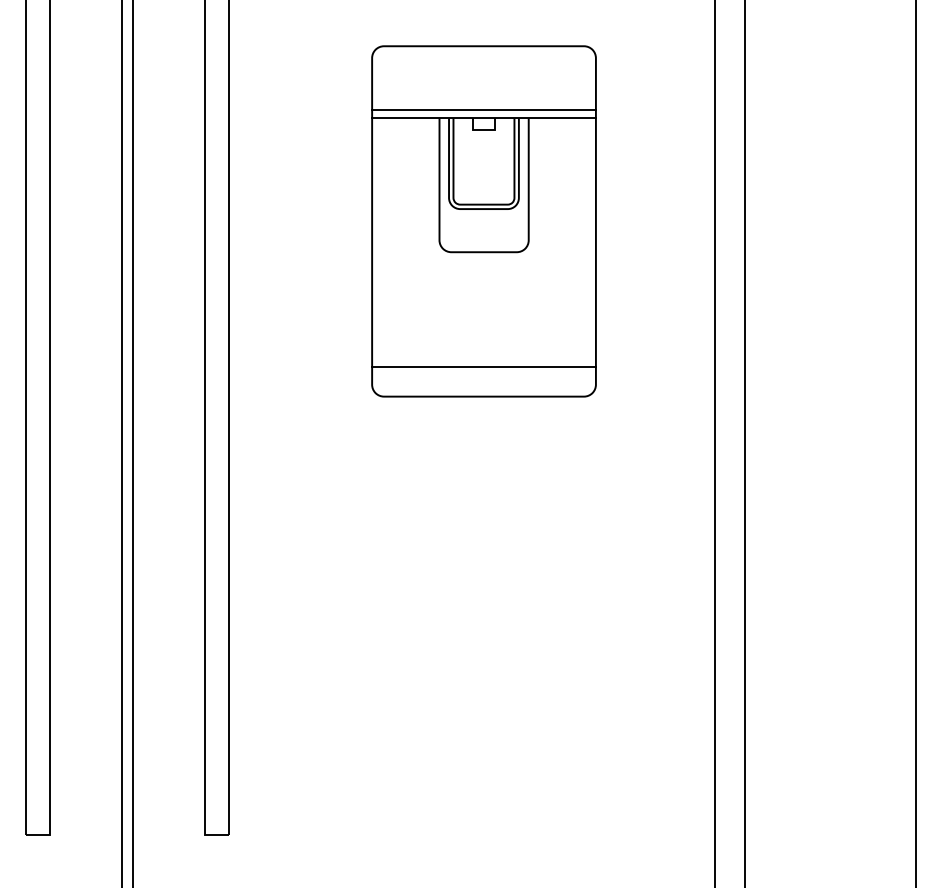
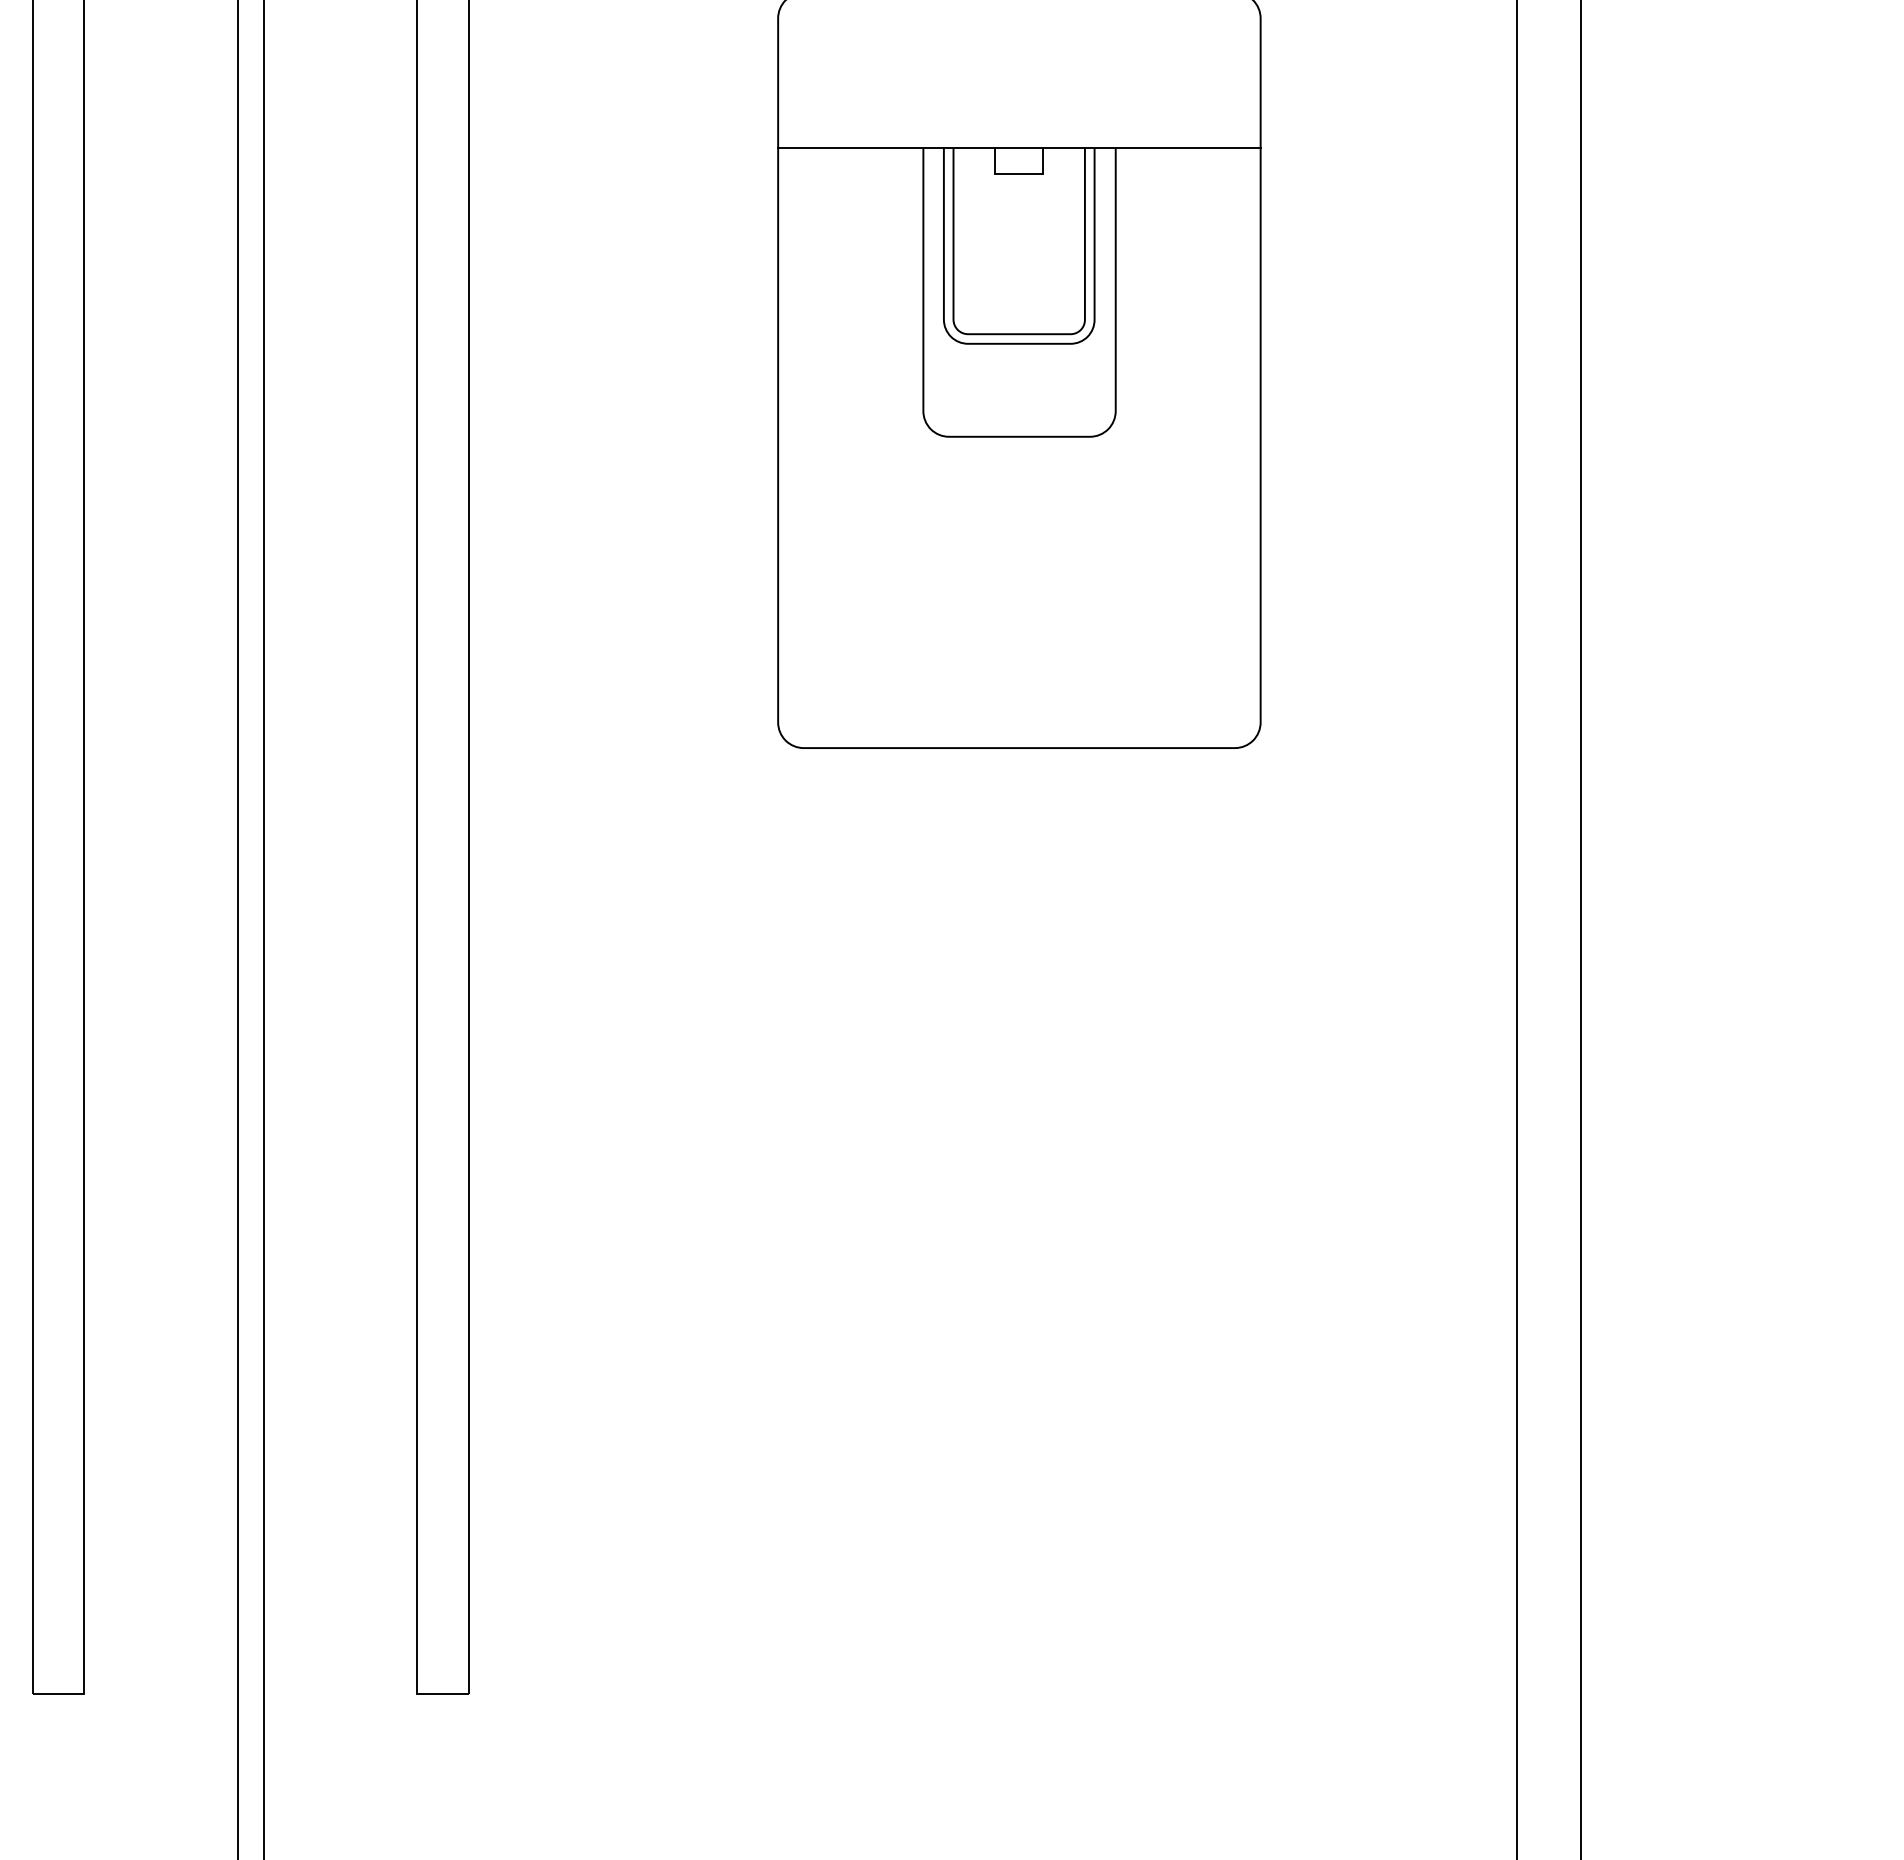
line: (483, 110) -> (1018, 131), removed
line: (483, 366) -> (1018, 683), removed

